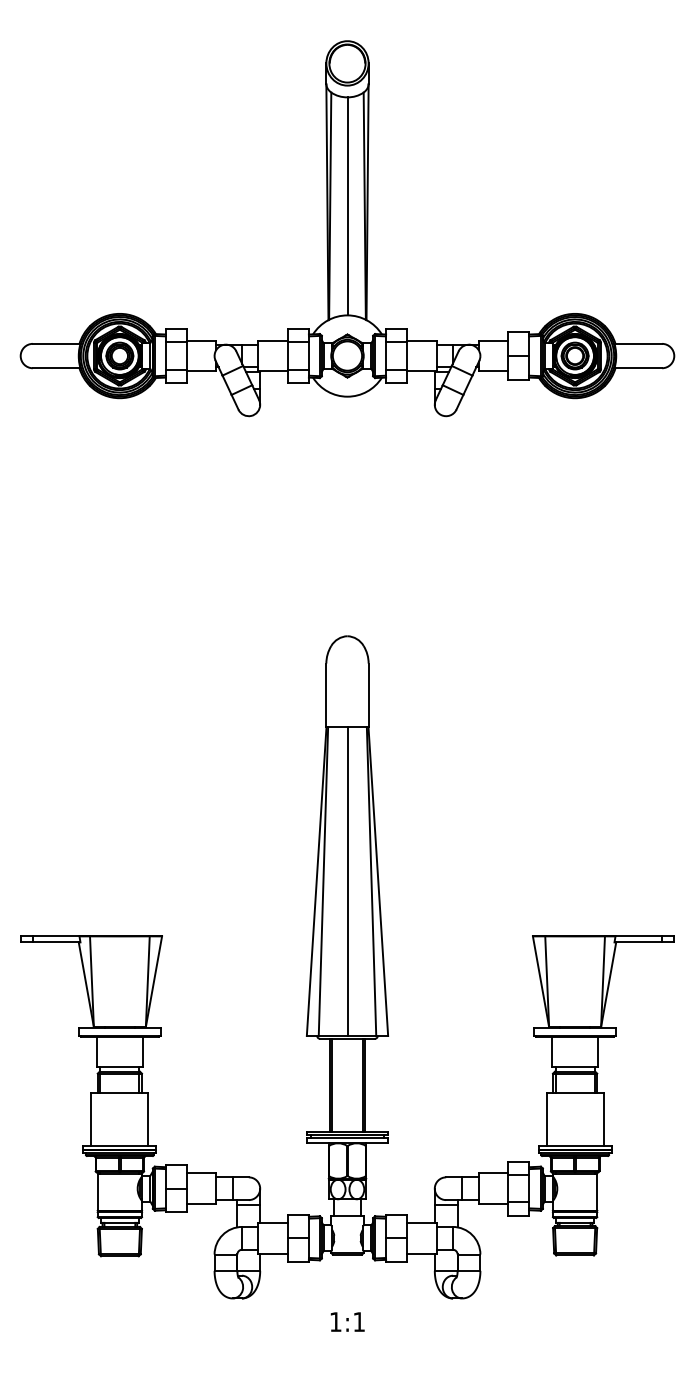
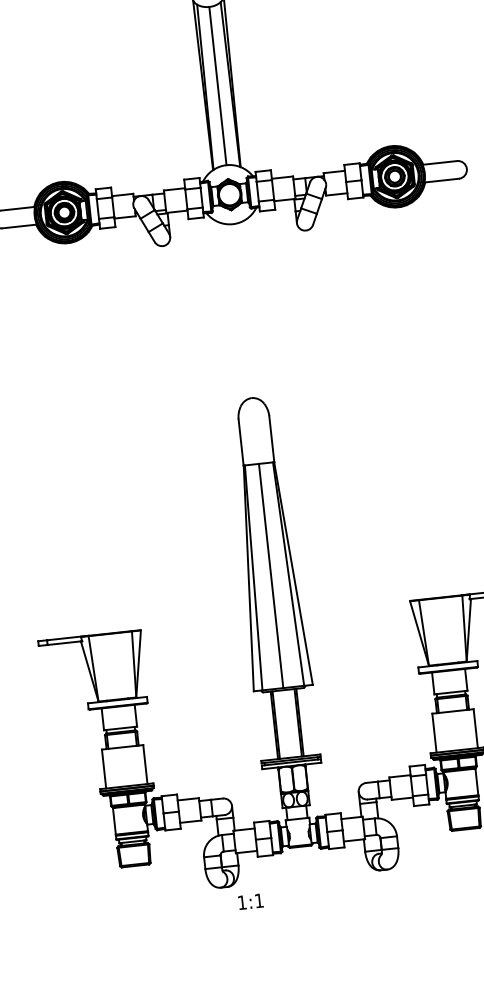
text: (347, 1321) -> (250, 901), moved

